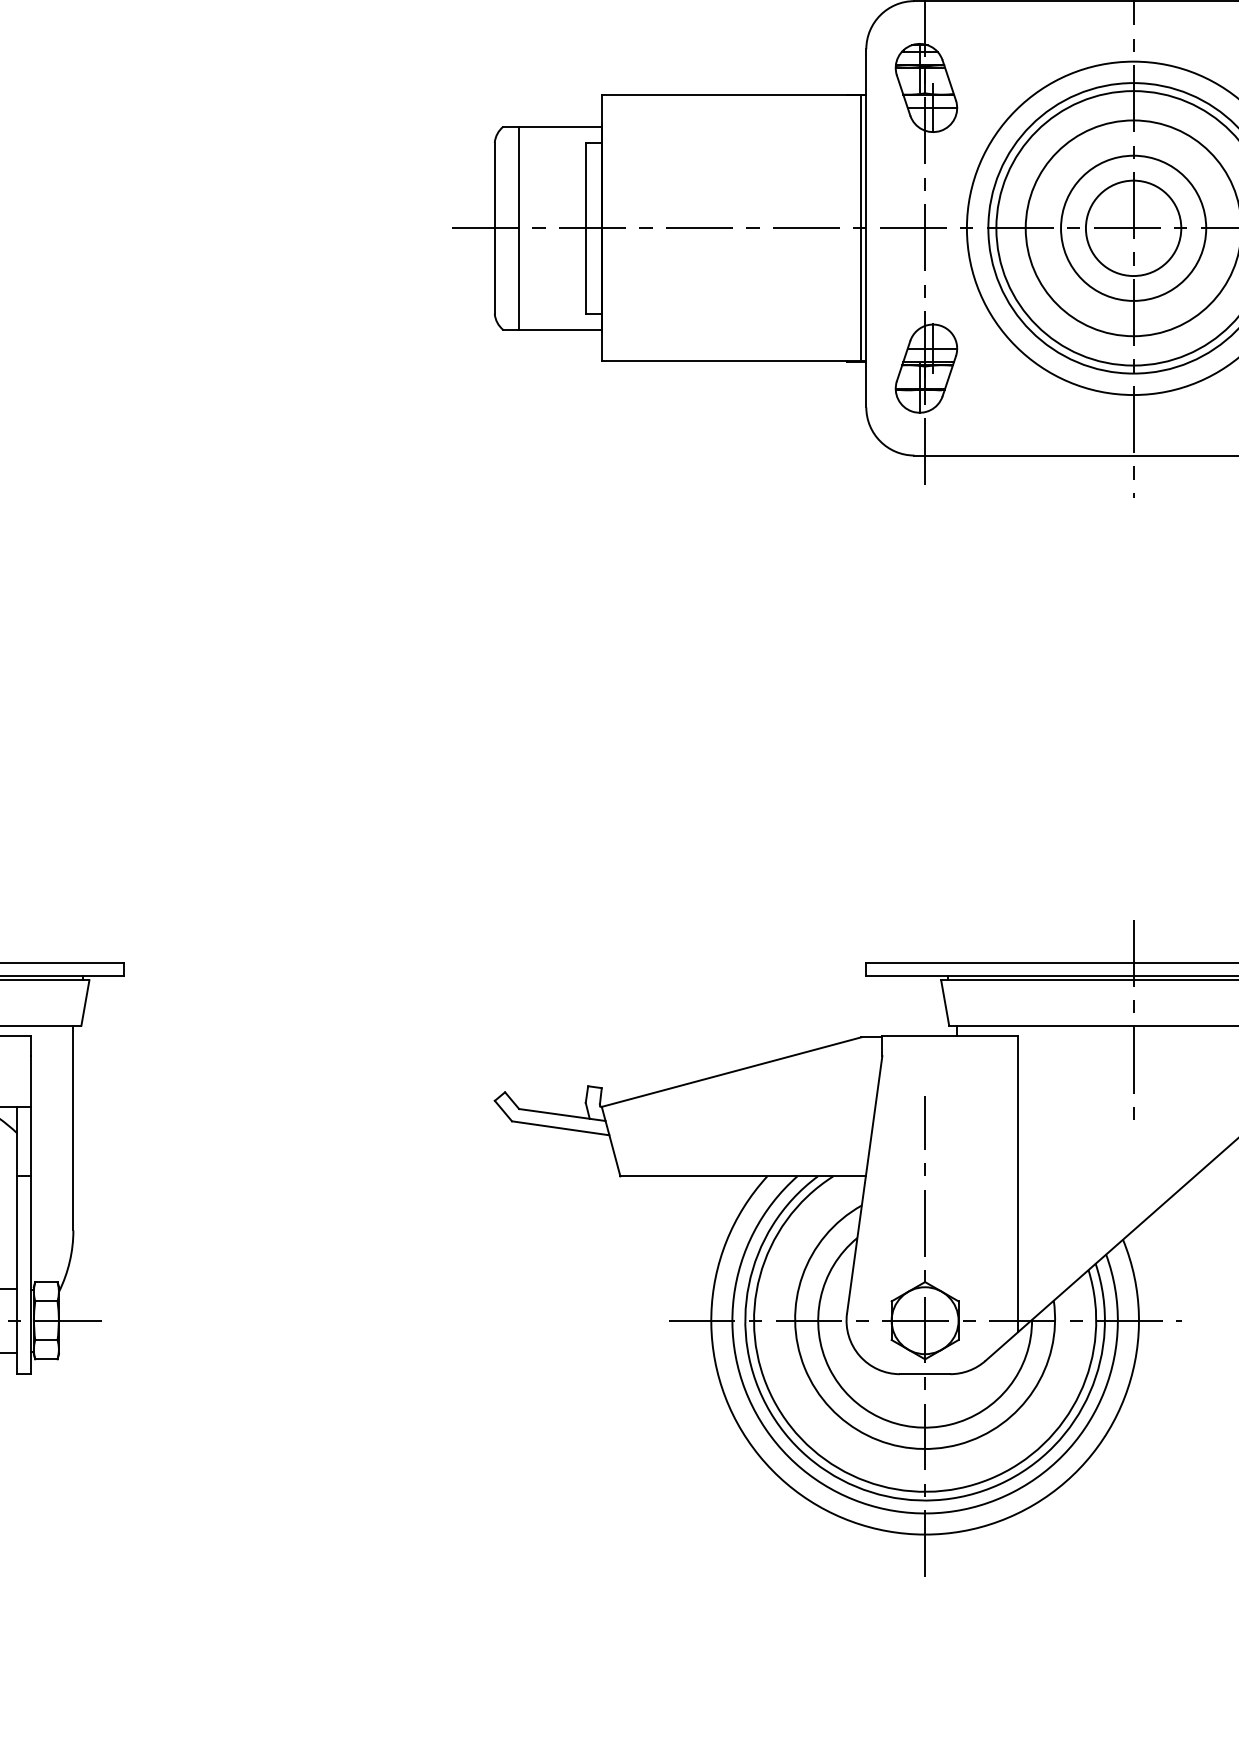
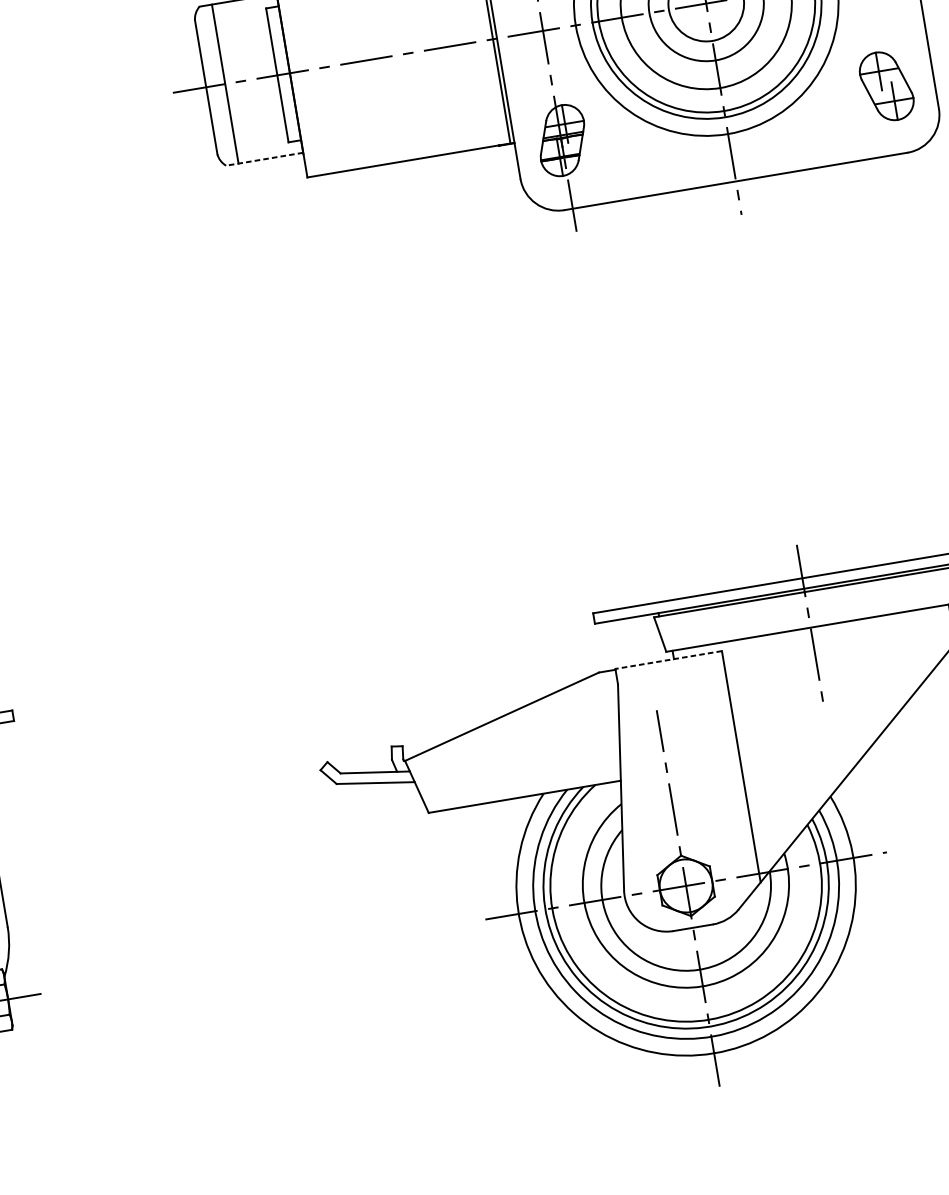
line: (552, 329) -> (264, 158), solid -> dashed
line: (949, 1036) -> (667, 660), solid -> dashed

